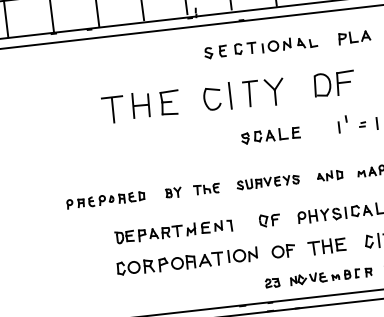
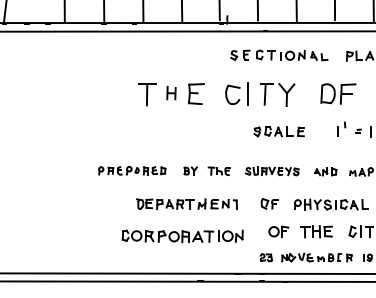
part: (141, 104) -> (171, 92), size x0.6
part: (187, 262) -> (182, 236), moved

